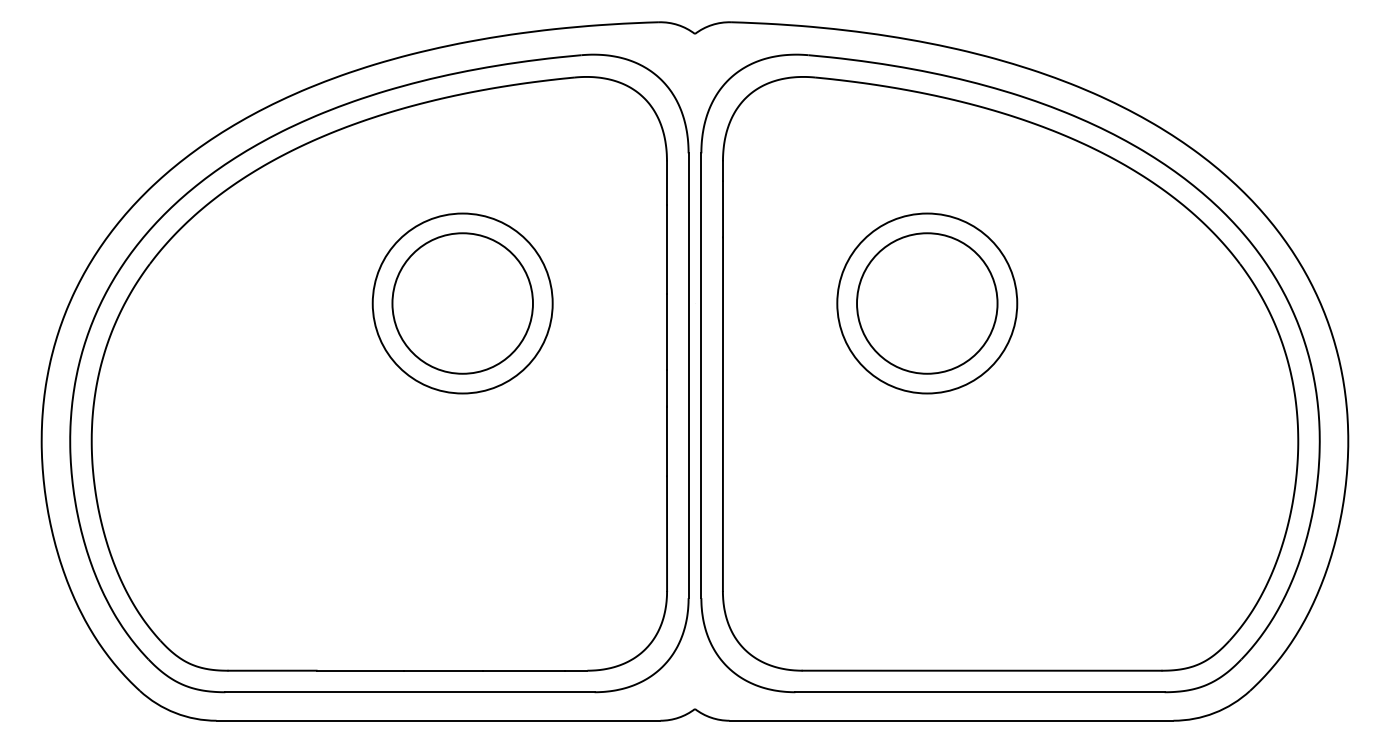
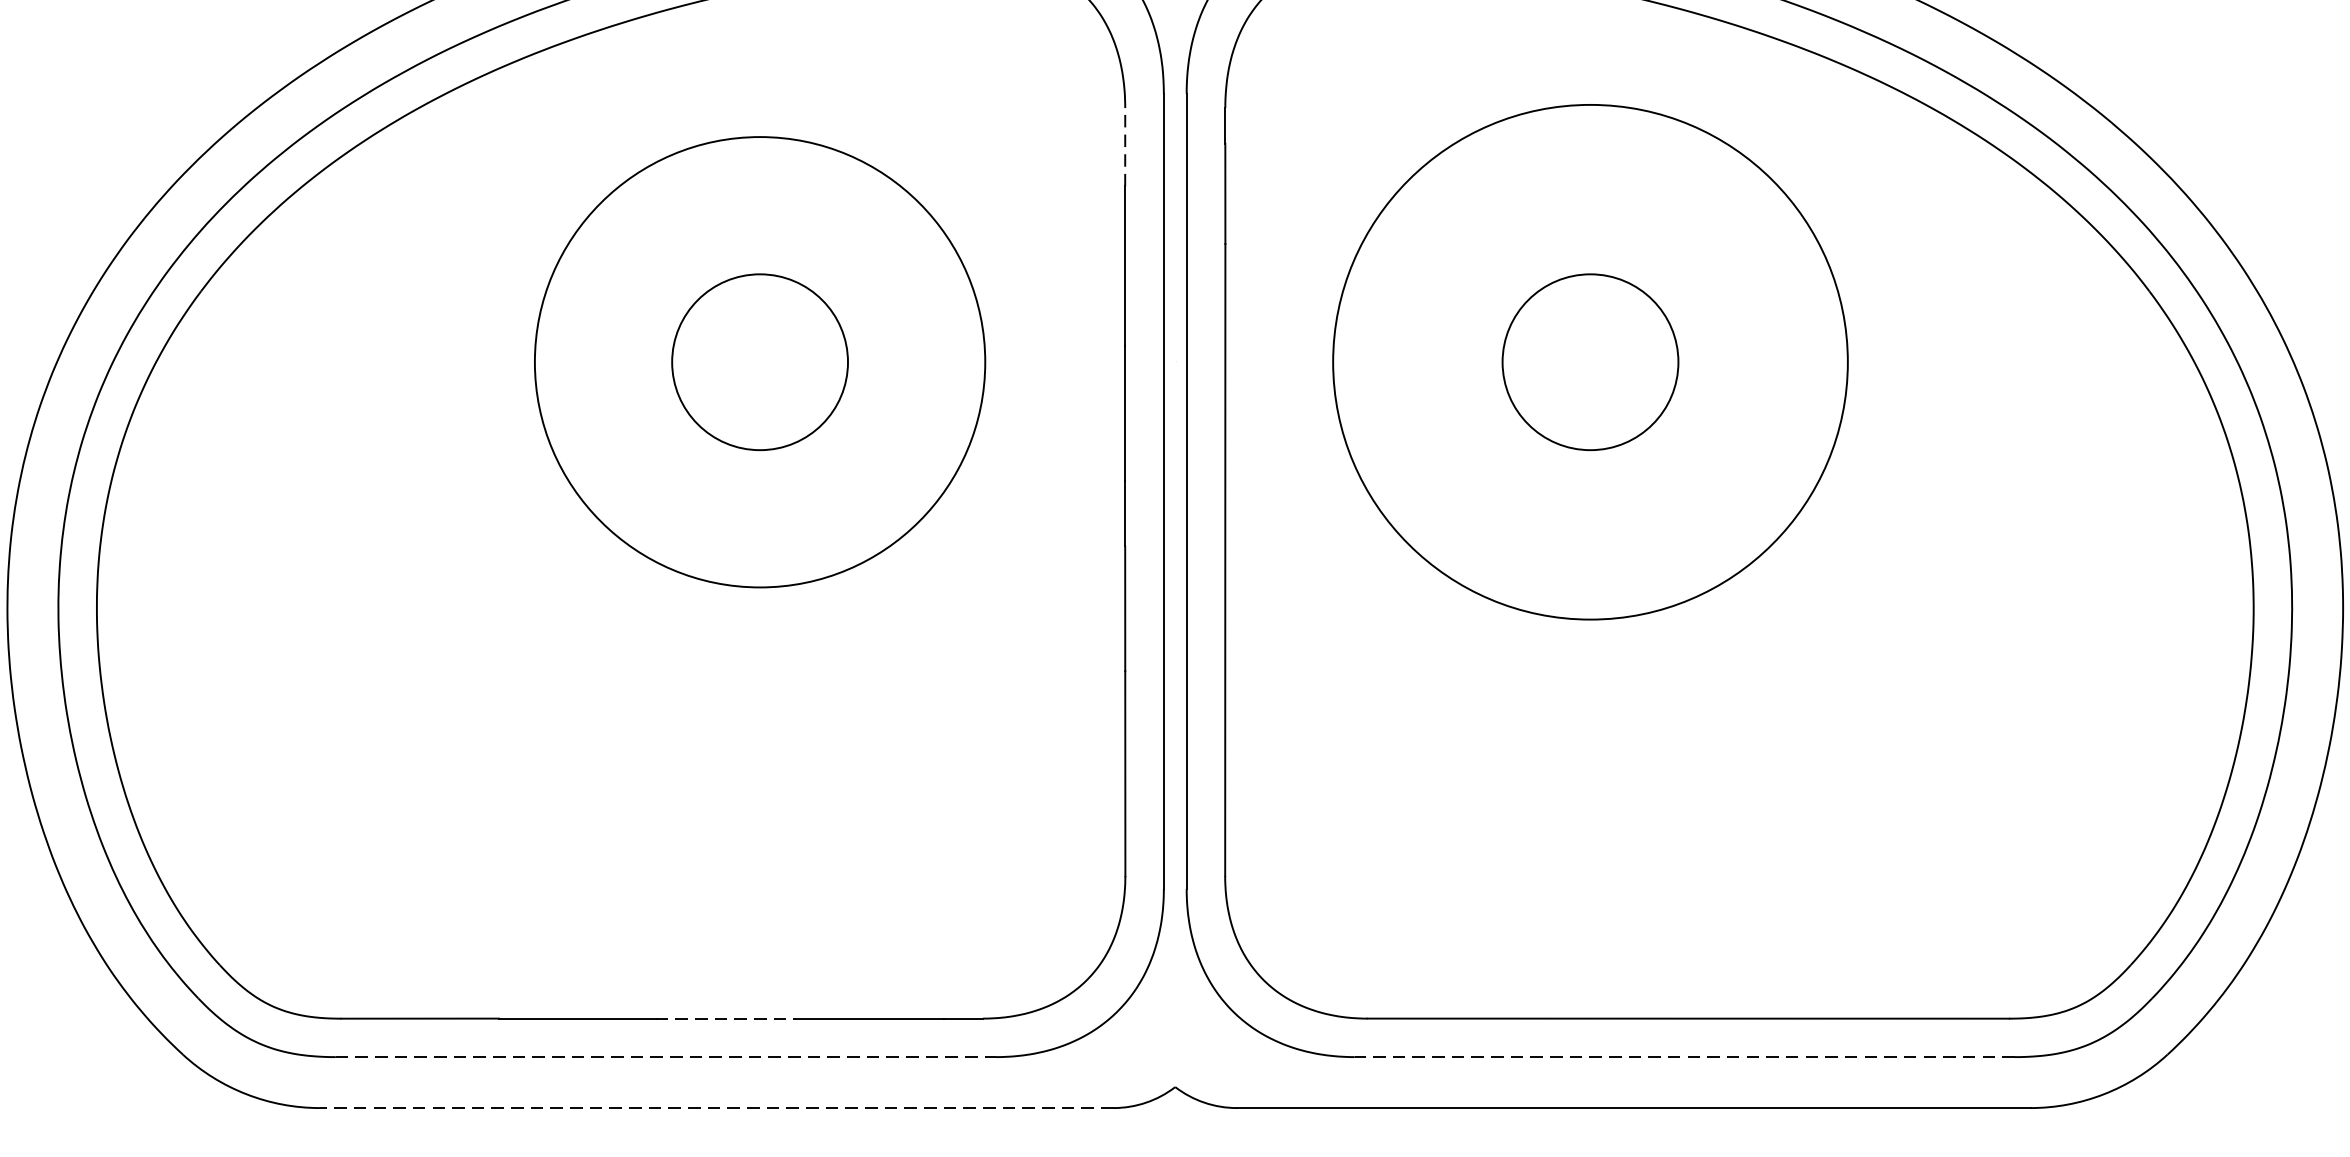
line: (666, 183) -> (1124, 147), solid -> dashed
circle: (462, 303) -> (759, 362), size x0.7
circle: (462, 303) -> (759, 362), size x1.4
circle: (927, 303) -> (1590, 362), size x0.7
circle: (927, 303) -> (1590, 362), size x1.6
line: (444, 670) -> (727, 1018), solid -> dashed
line: (409, 692) -> (664, 1057), solid -> dashed
line: (980, 692) -> (1685, 1057), solid -> dashed
line: (438, 720) -> (716, 1107), solid -> dashed

